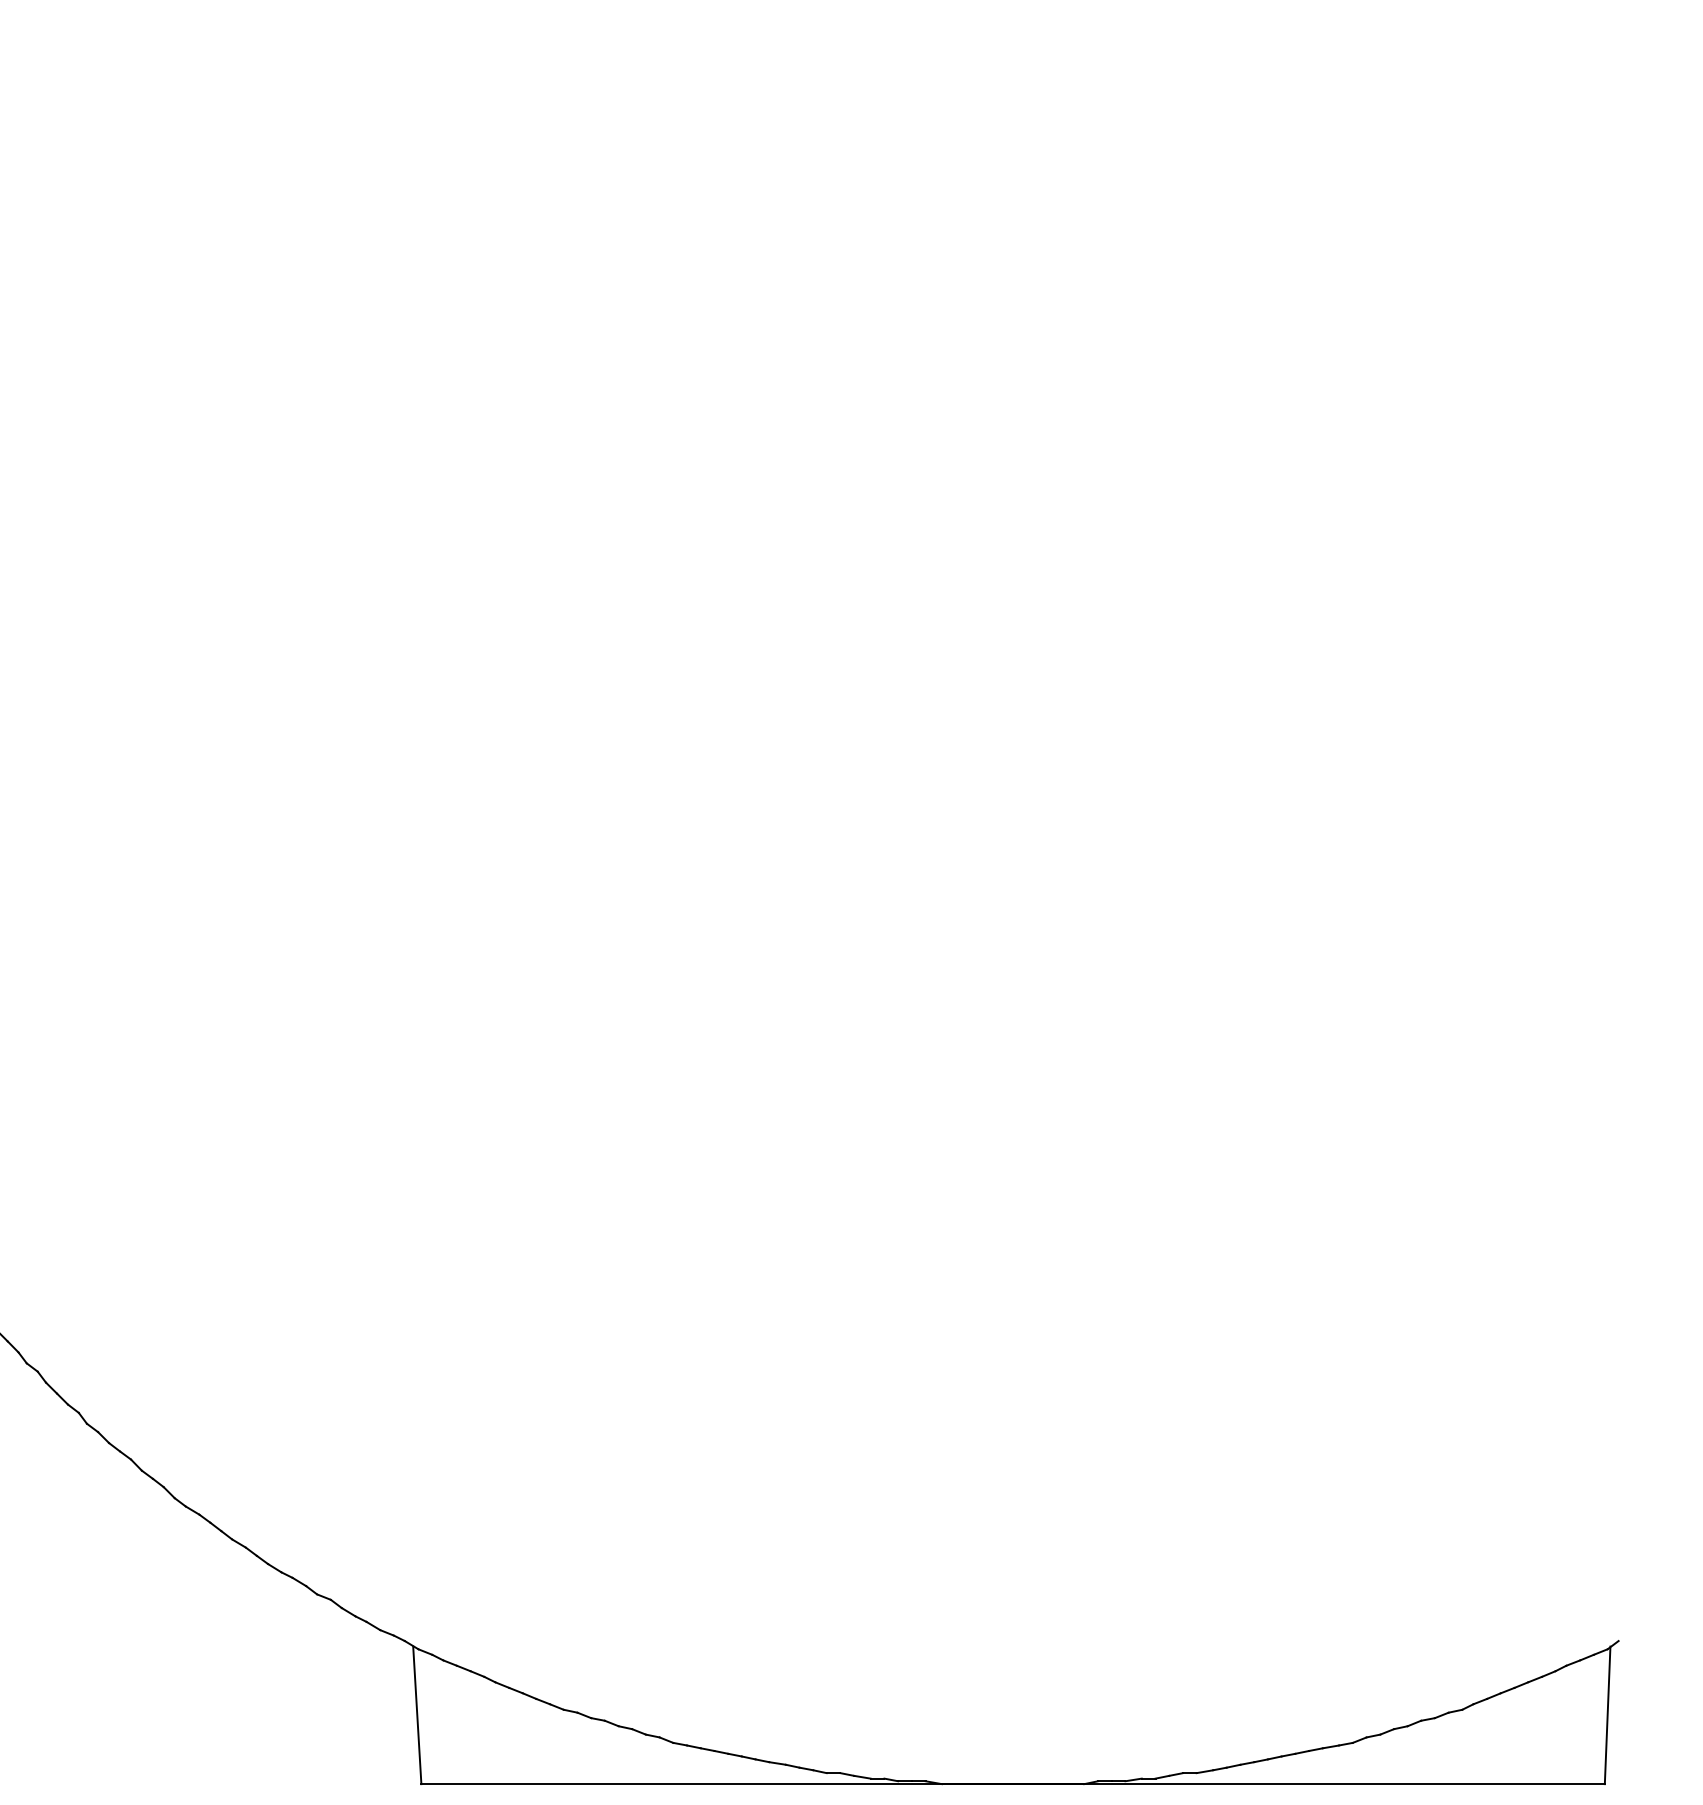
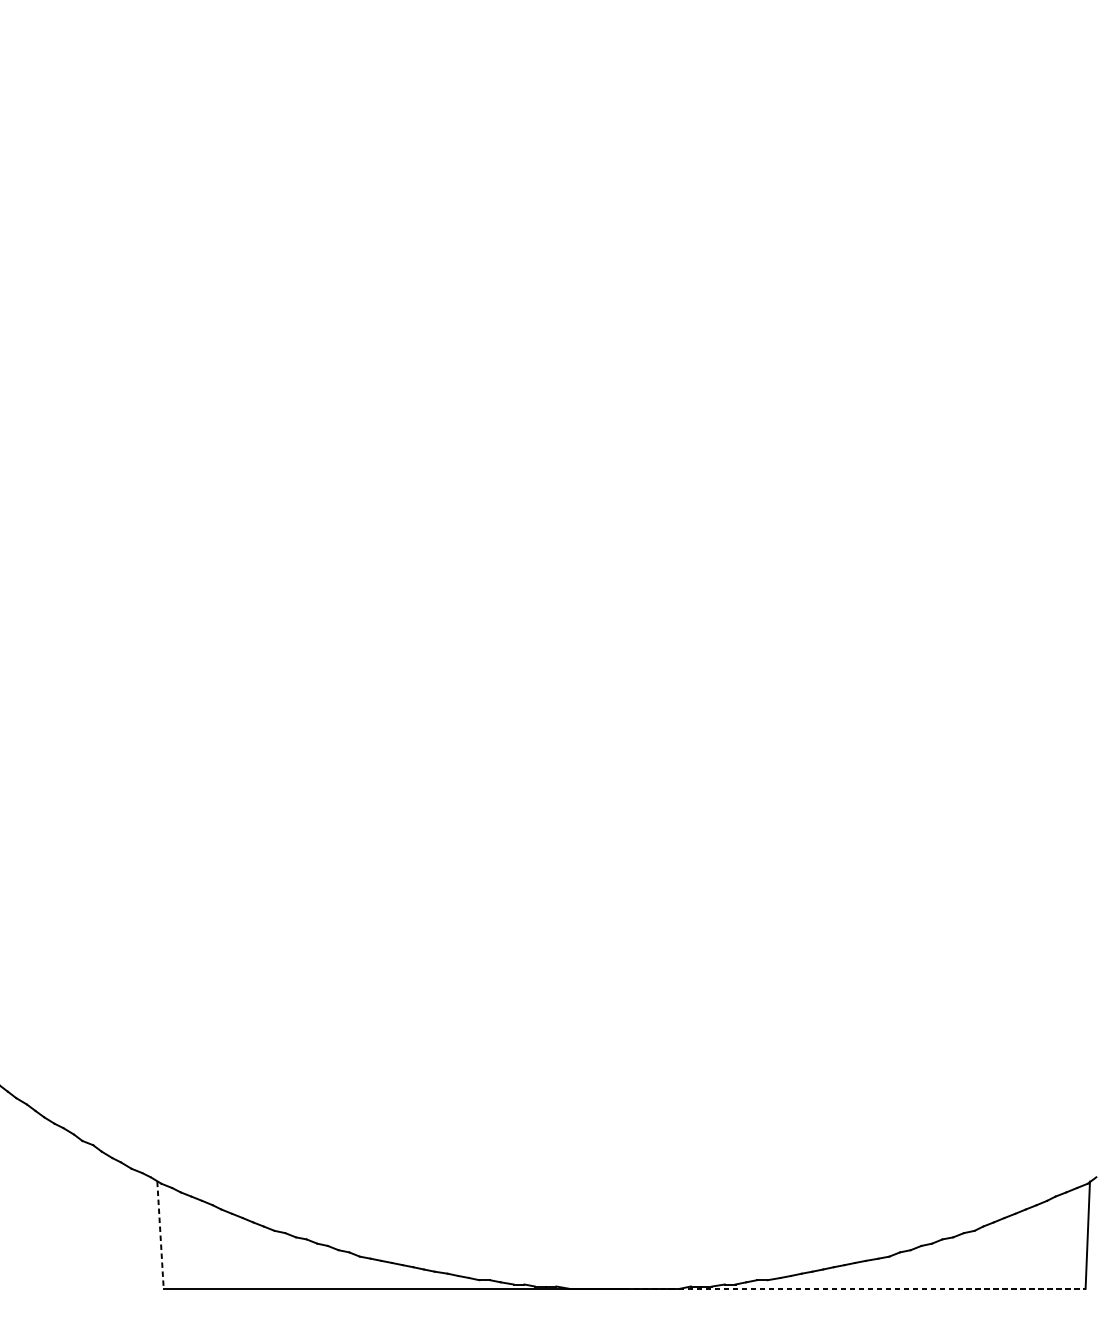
line: (417, 1715) -> (160, 1235), solid -> dashed
line: (1308, 1784) -> (854, 1289), solid -> dashed

